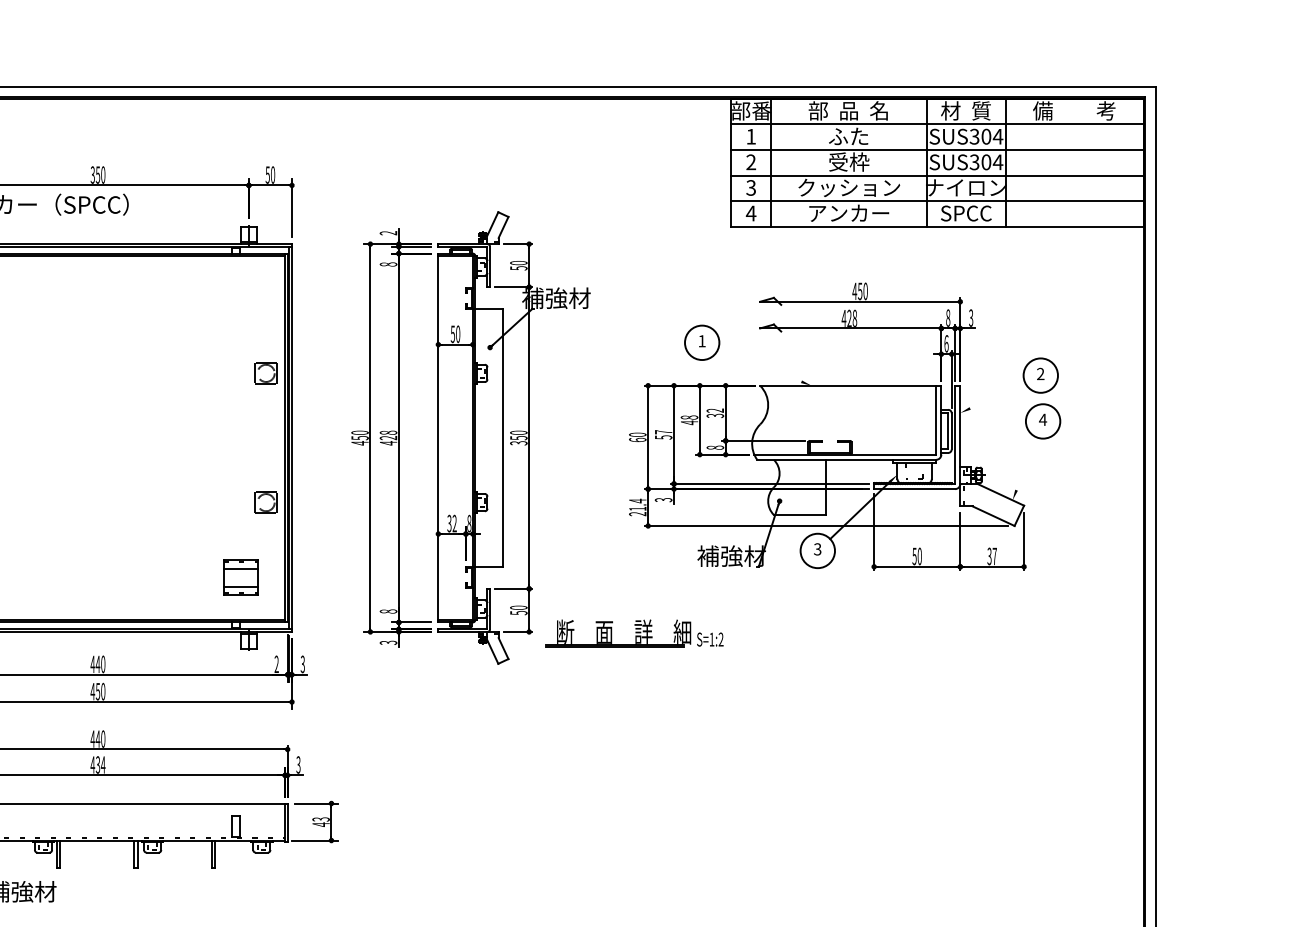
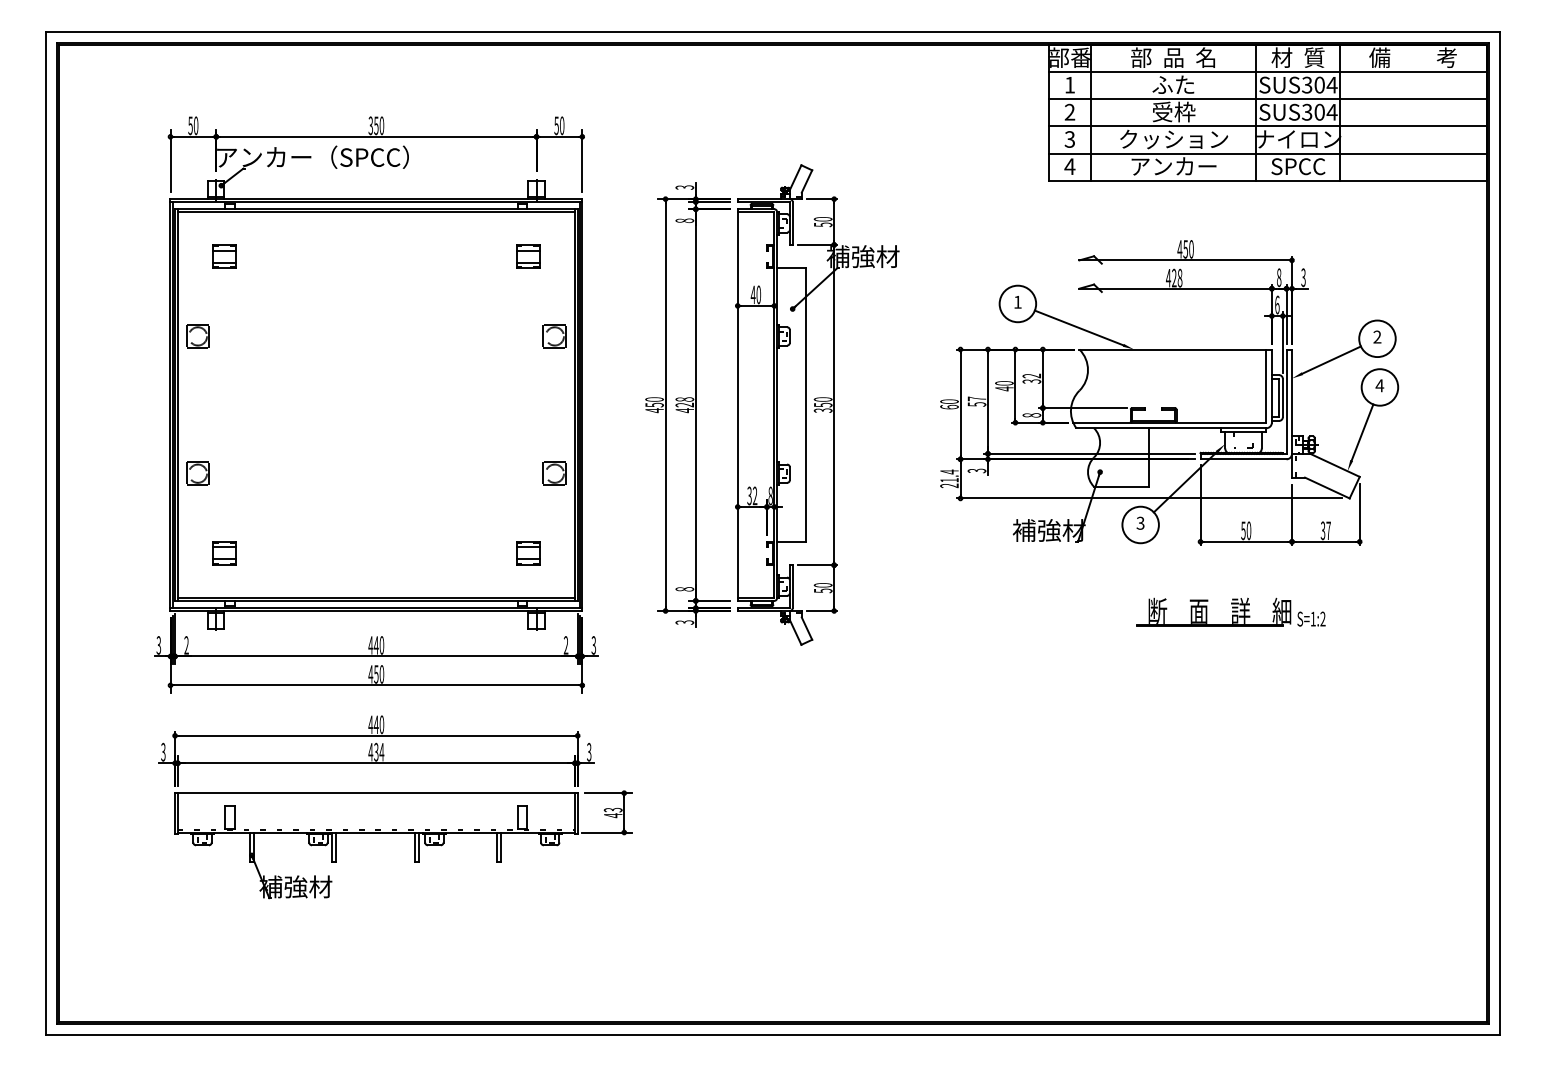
text: (389, 233) -> (685, 187), 2 -> 3
part: (241, 298) -> (528, 256), added
text: (452, 333) -> (752, 294), 50 -> 40
line: (759, 364) -> (1078, 327), added
line: (997, 395) -> (1331, 359), added
text: (689, 417) -> (1004, 383), 48 -> 40
line: (1026, 463) -> (1362, 432), added
part: (241, 577) -> (528, 553), size x0.62
part: (634, 632) -> (1230, 611), moved

